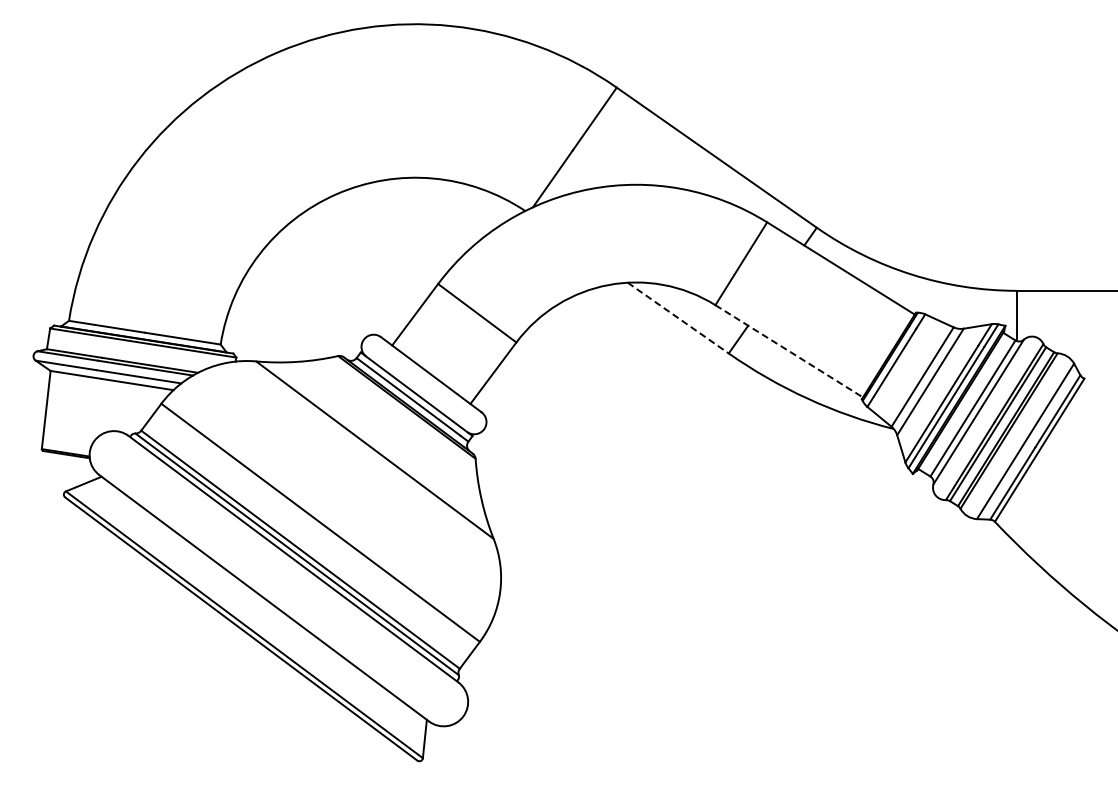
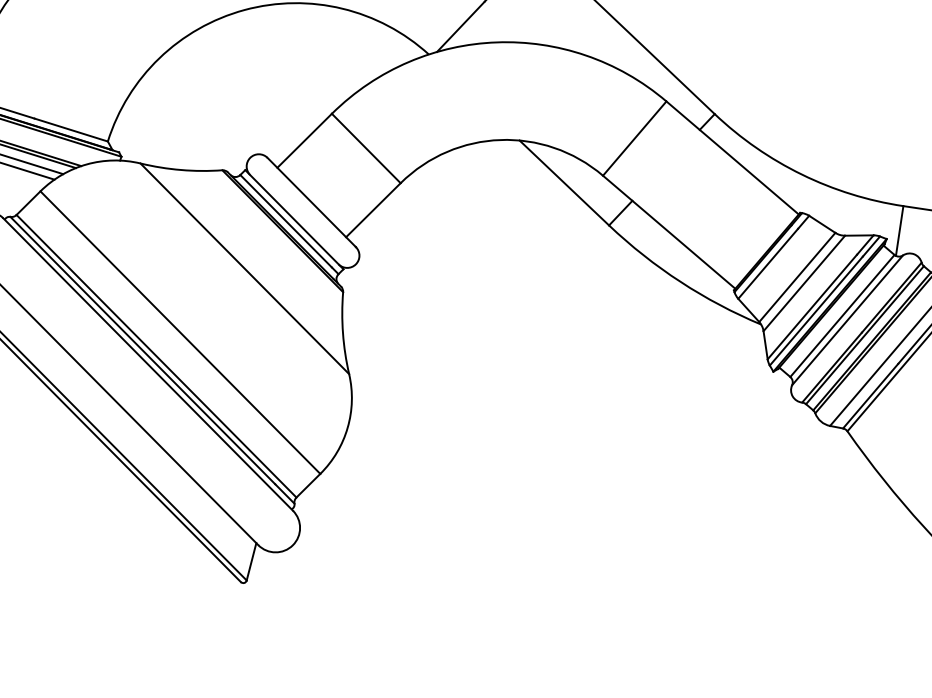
line: (678, 318) -> (564, 183), dashed -> solid
line: (789, 351) -> (669, 232), dashed -> solid

